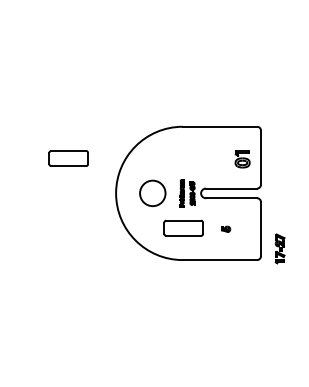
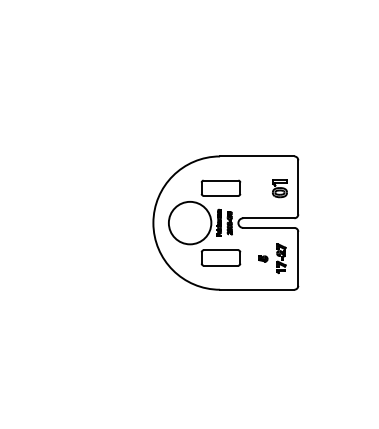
part: (68, 157) -> (220, 187), moved
circle: (152, 192) -> (189, 222), size x1.67
part: (280, 248) -> (281, 258), moved

